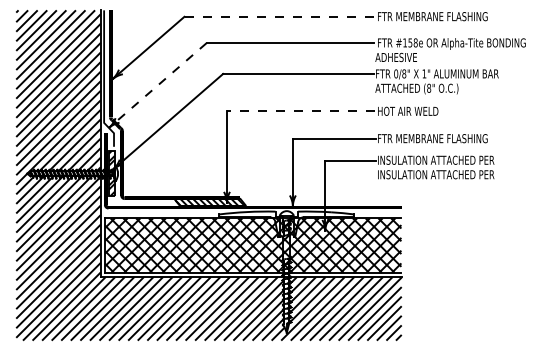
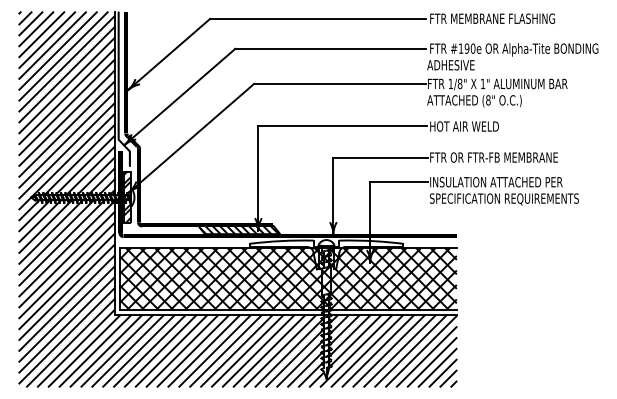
line: (279, 16) -> (318, 18), dashed -> solid
text: (412, 42) -> (469, 48), #158e -> #190e
text: (396, 73) -> (451, 83), 0/8" -> 1/8"
line: (157, 85) -> (179, 97), dashed -> solid
line: (300, 111) -> (342, 126), dashed -> solid
text: (443, 138) -> (504, 157), FTR MEMBRANE FLASHING -> FTR OR FTR-FB MEMBRANE
text: (442, 175) -> (503, 199), INSULATION ATTACHED PER -> SPECIFICATION REQUIREMENTS

